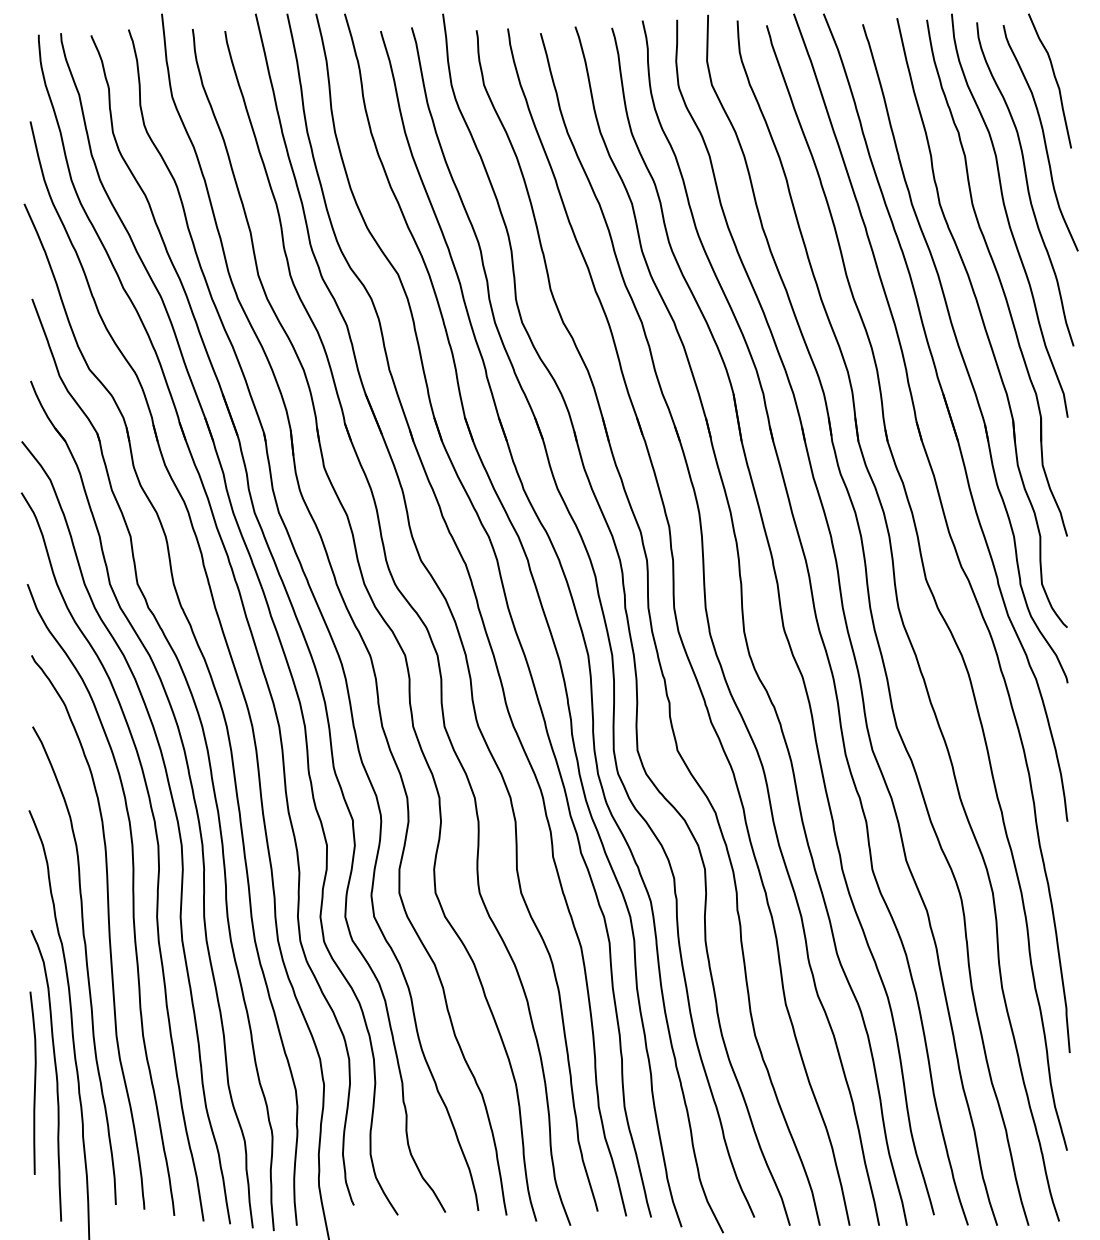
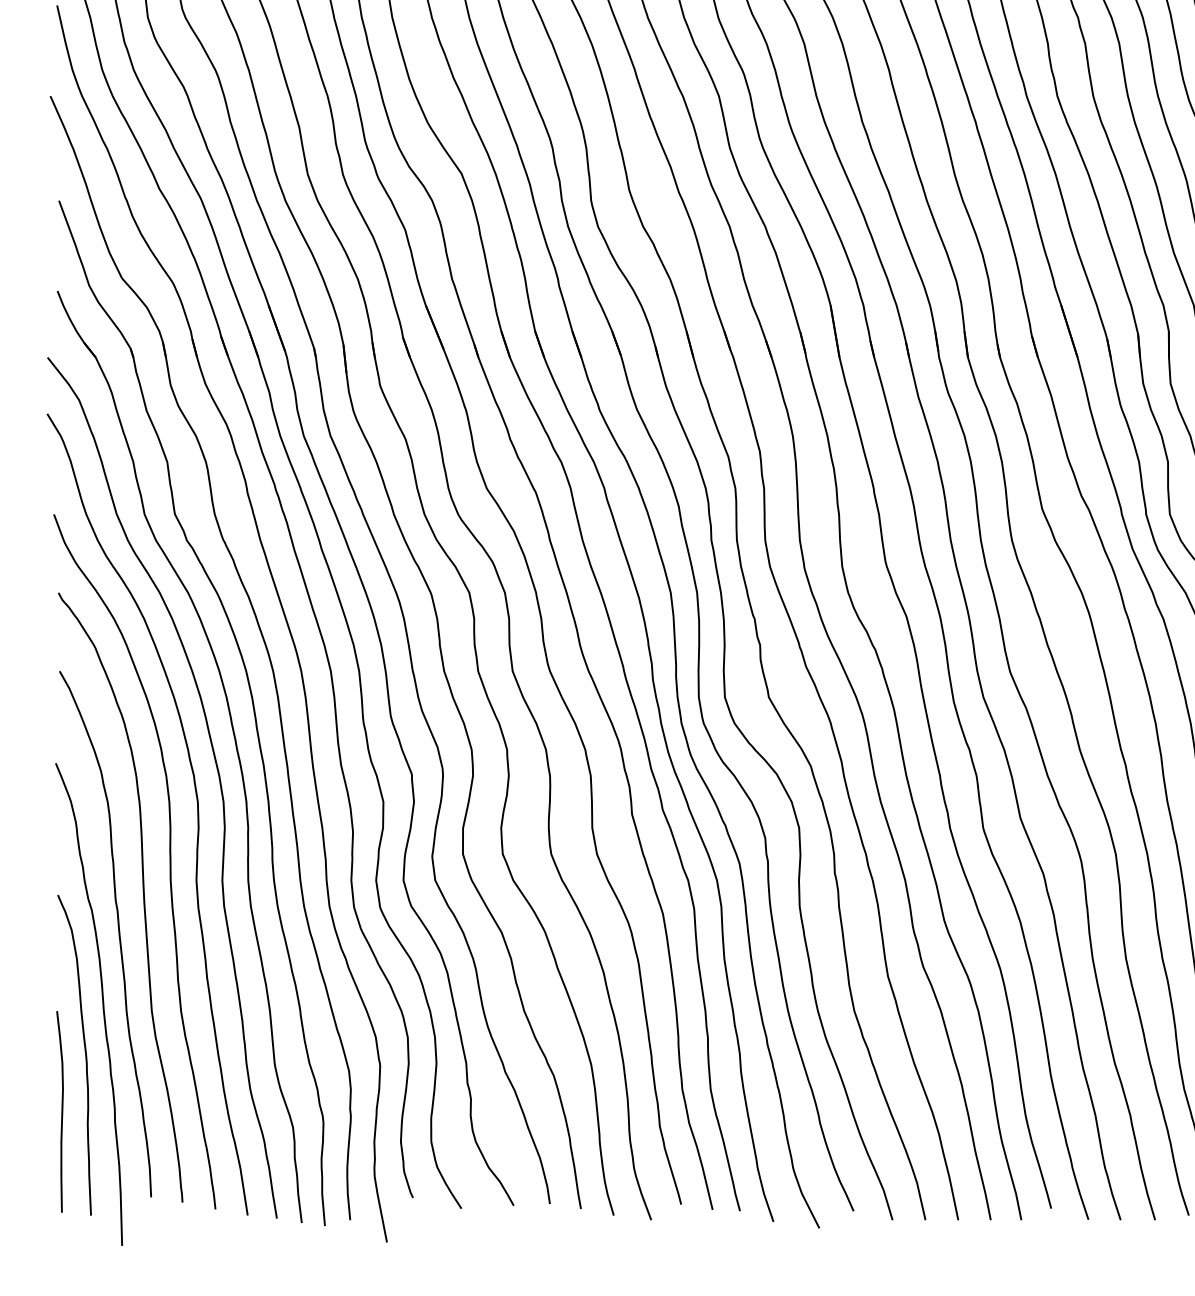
curve: (34, 1082) -> (61, 1111), moved

